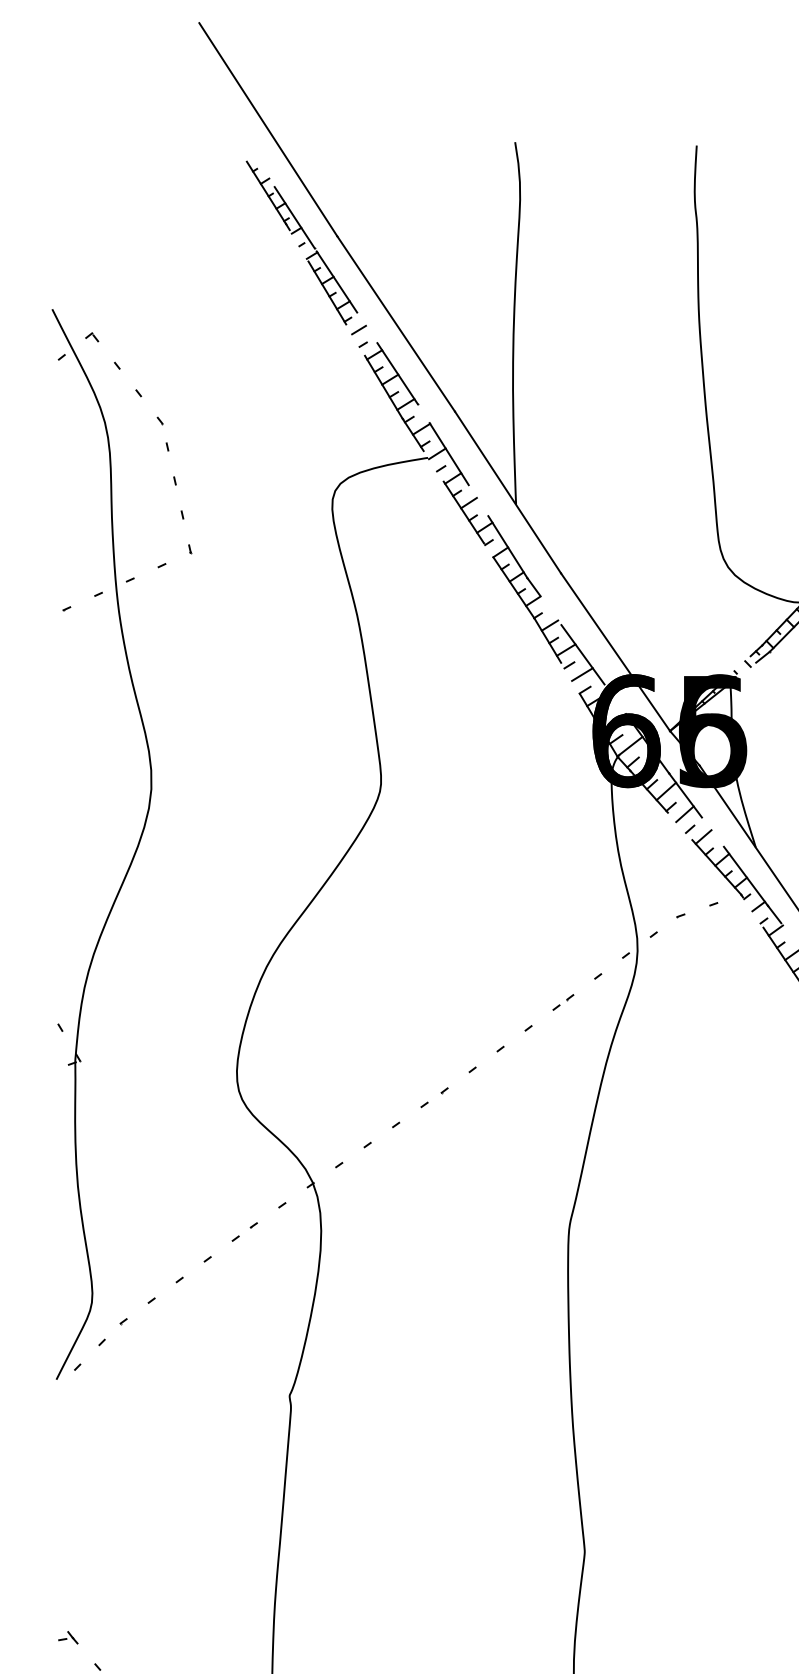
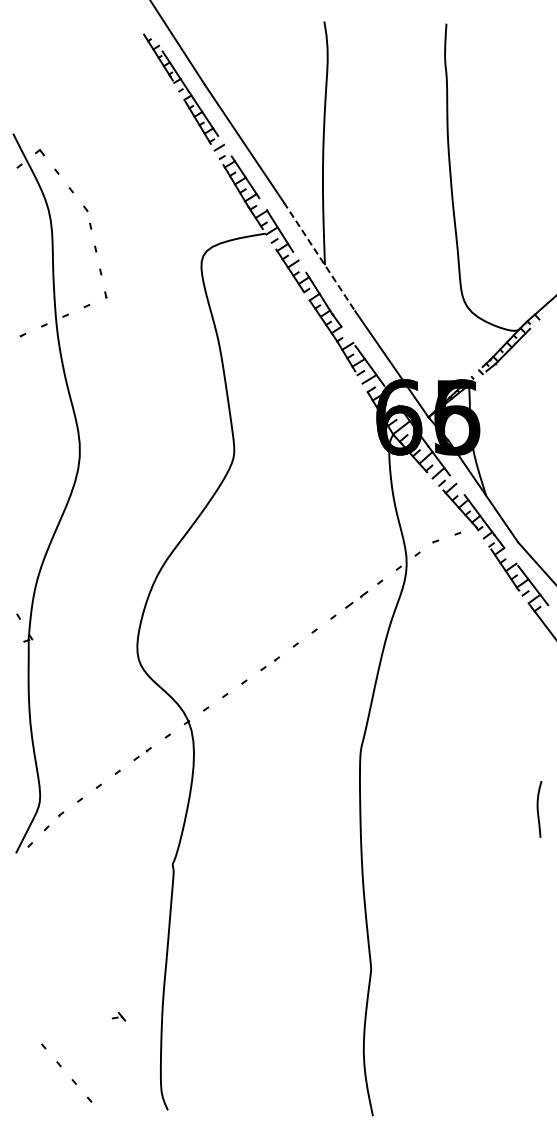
line: (507, 493) -> (319, 257), solid -> dashed
part: (562, 1002) -> (356, 599), size x1.6
part: (69, 1637) -> (119, 1016), moved

